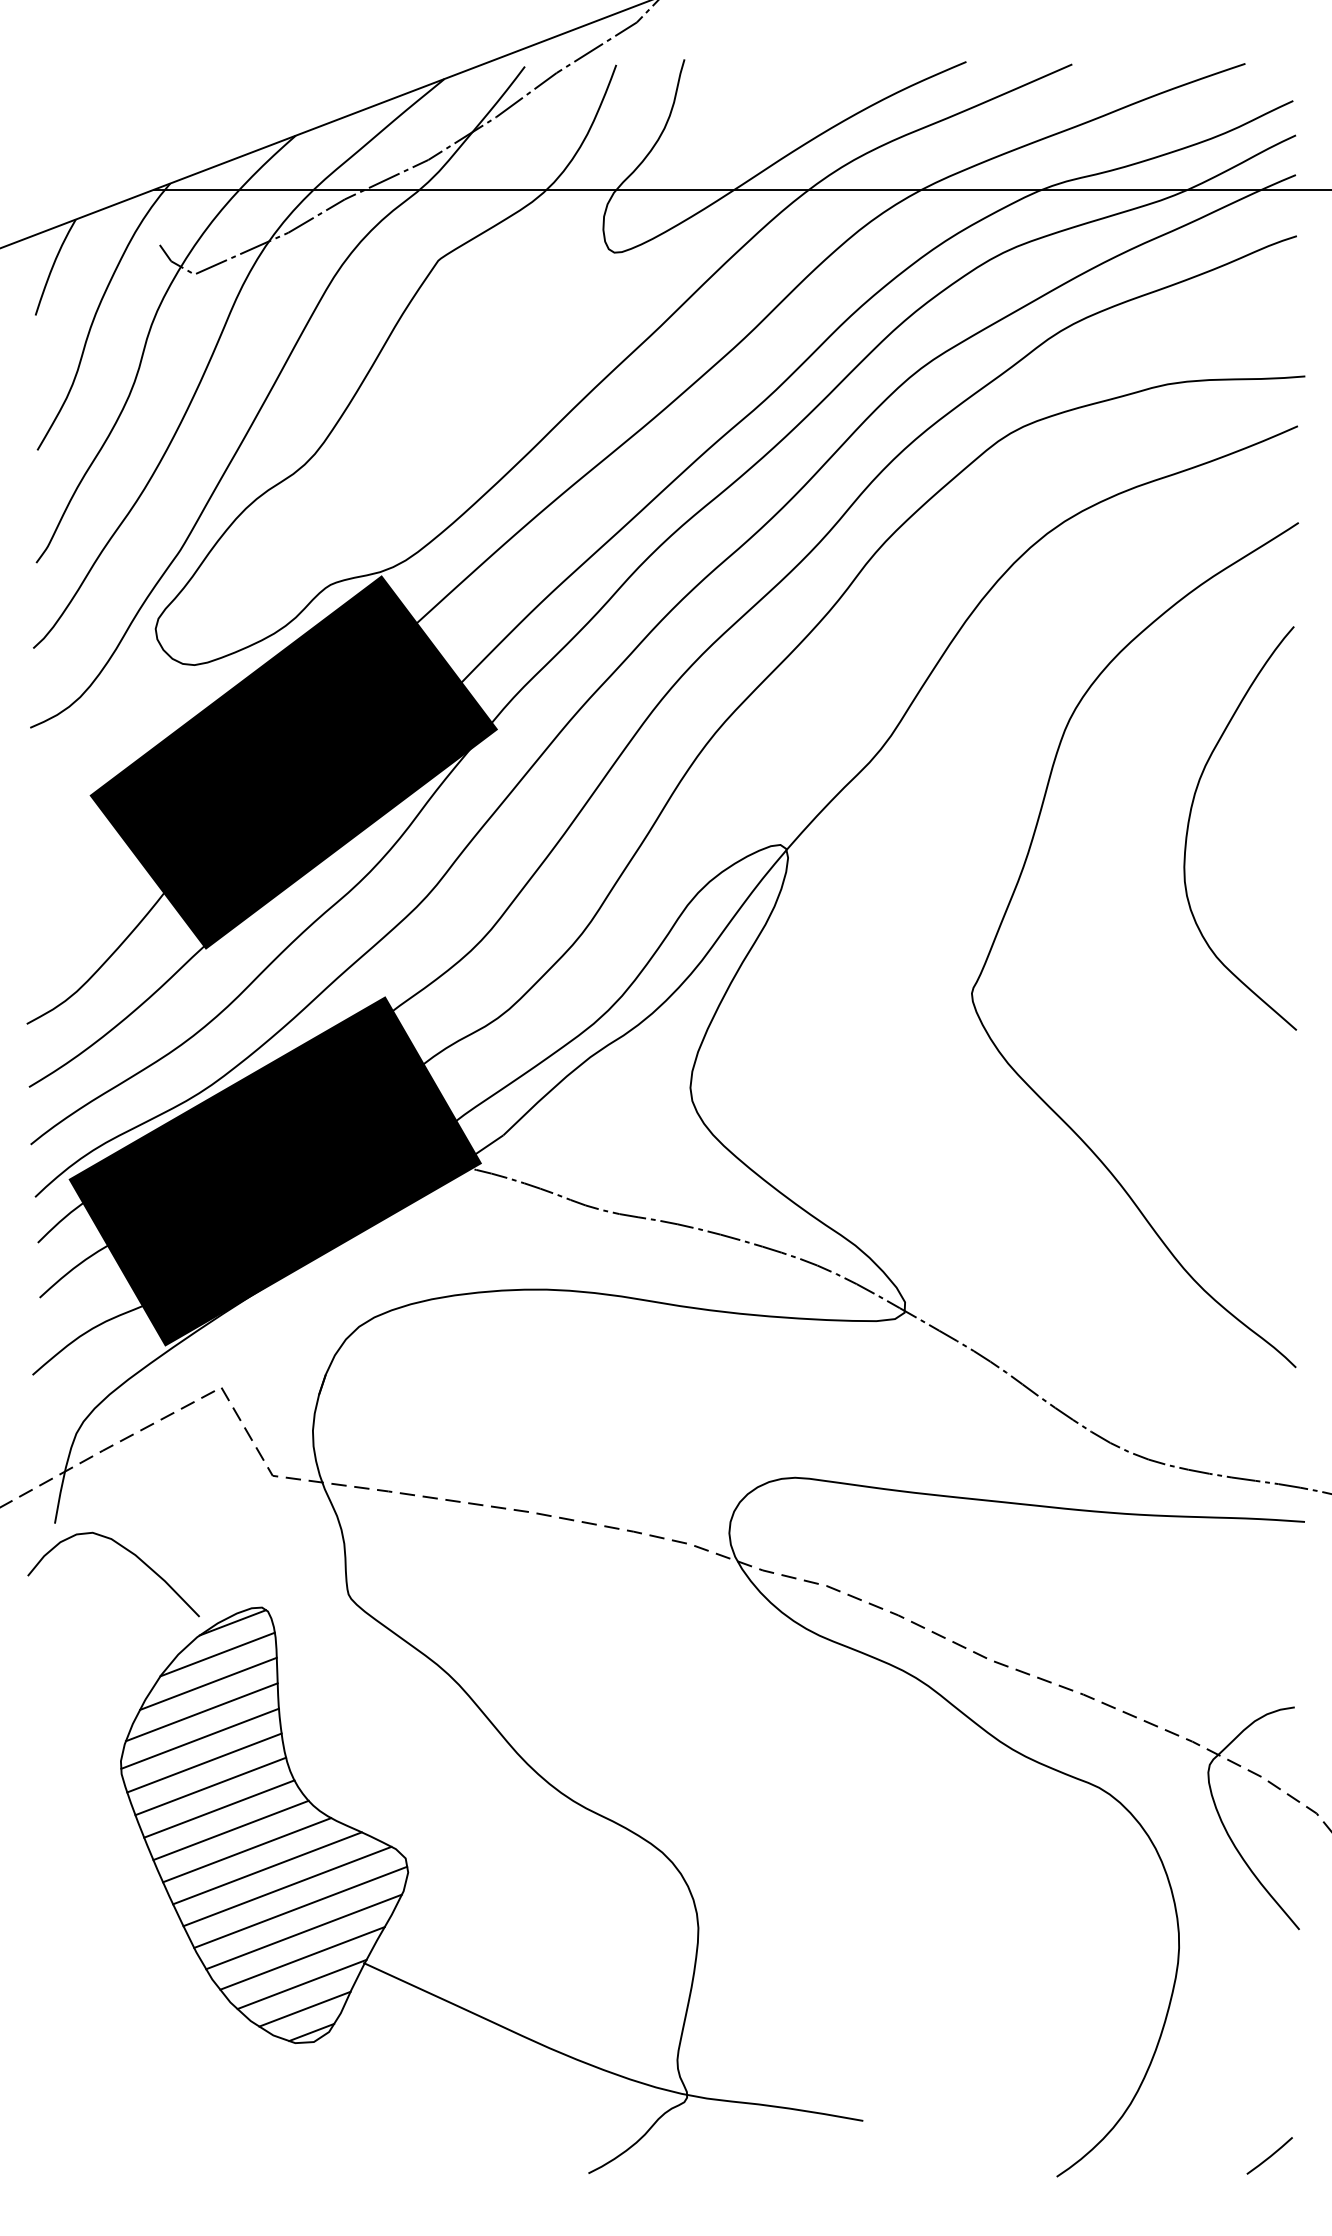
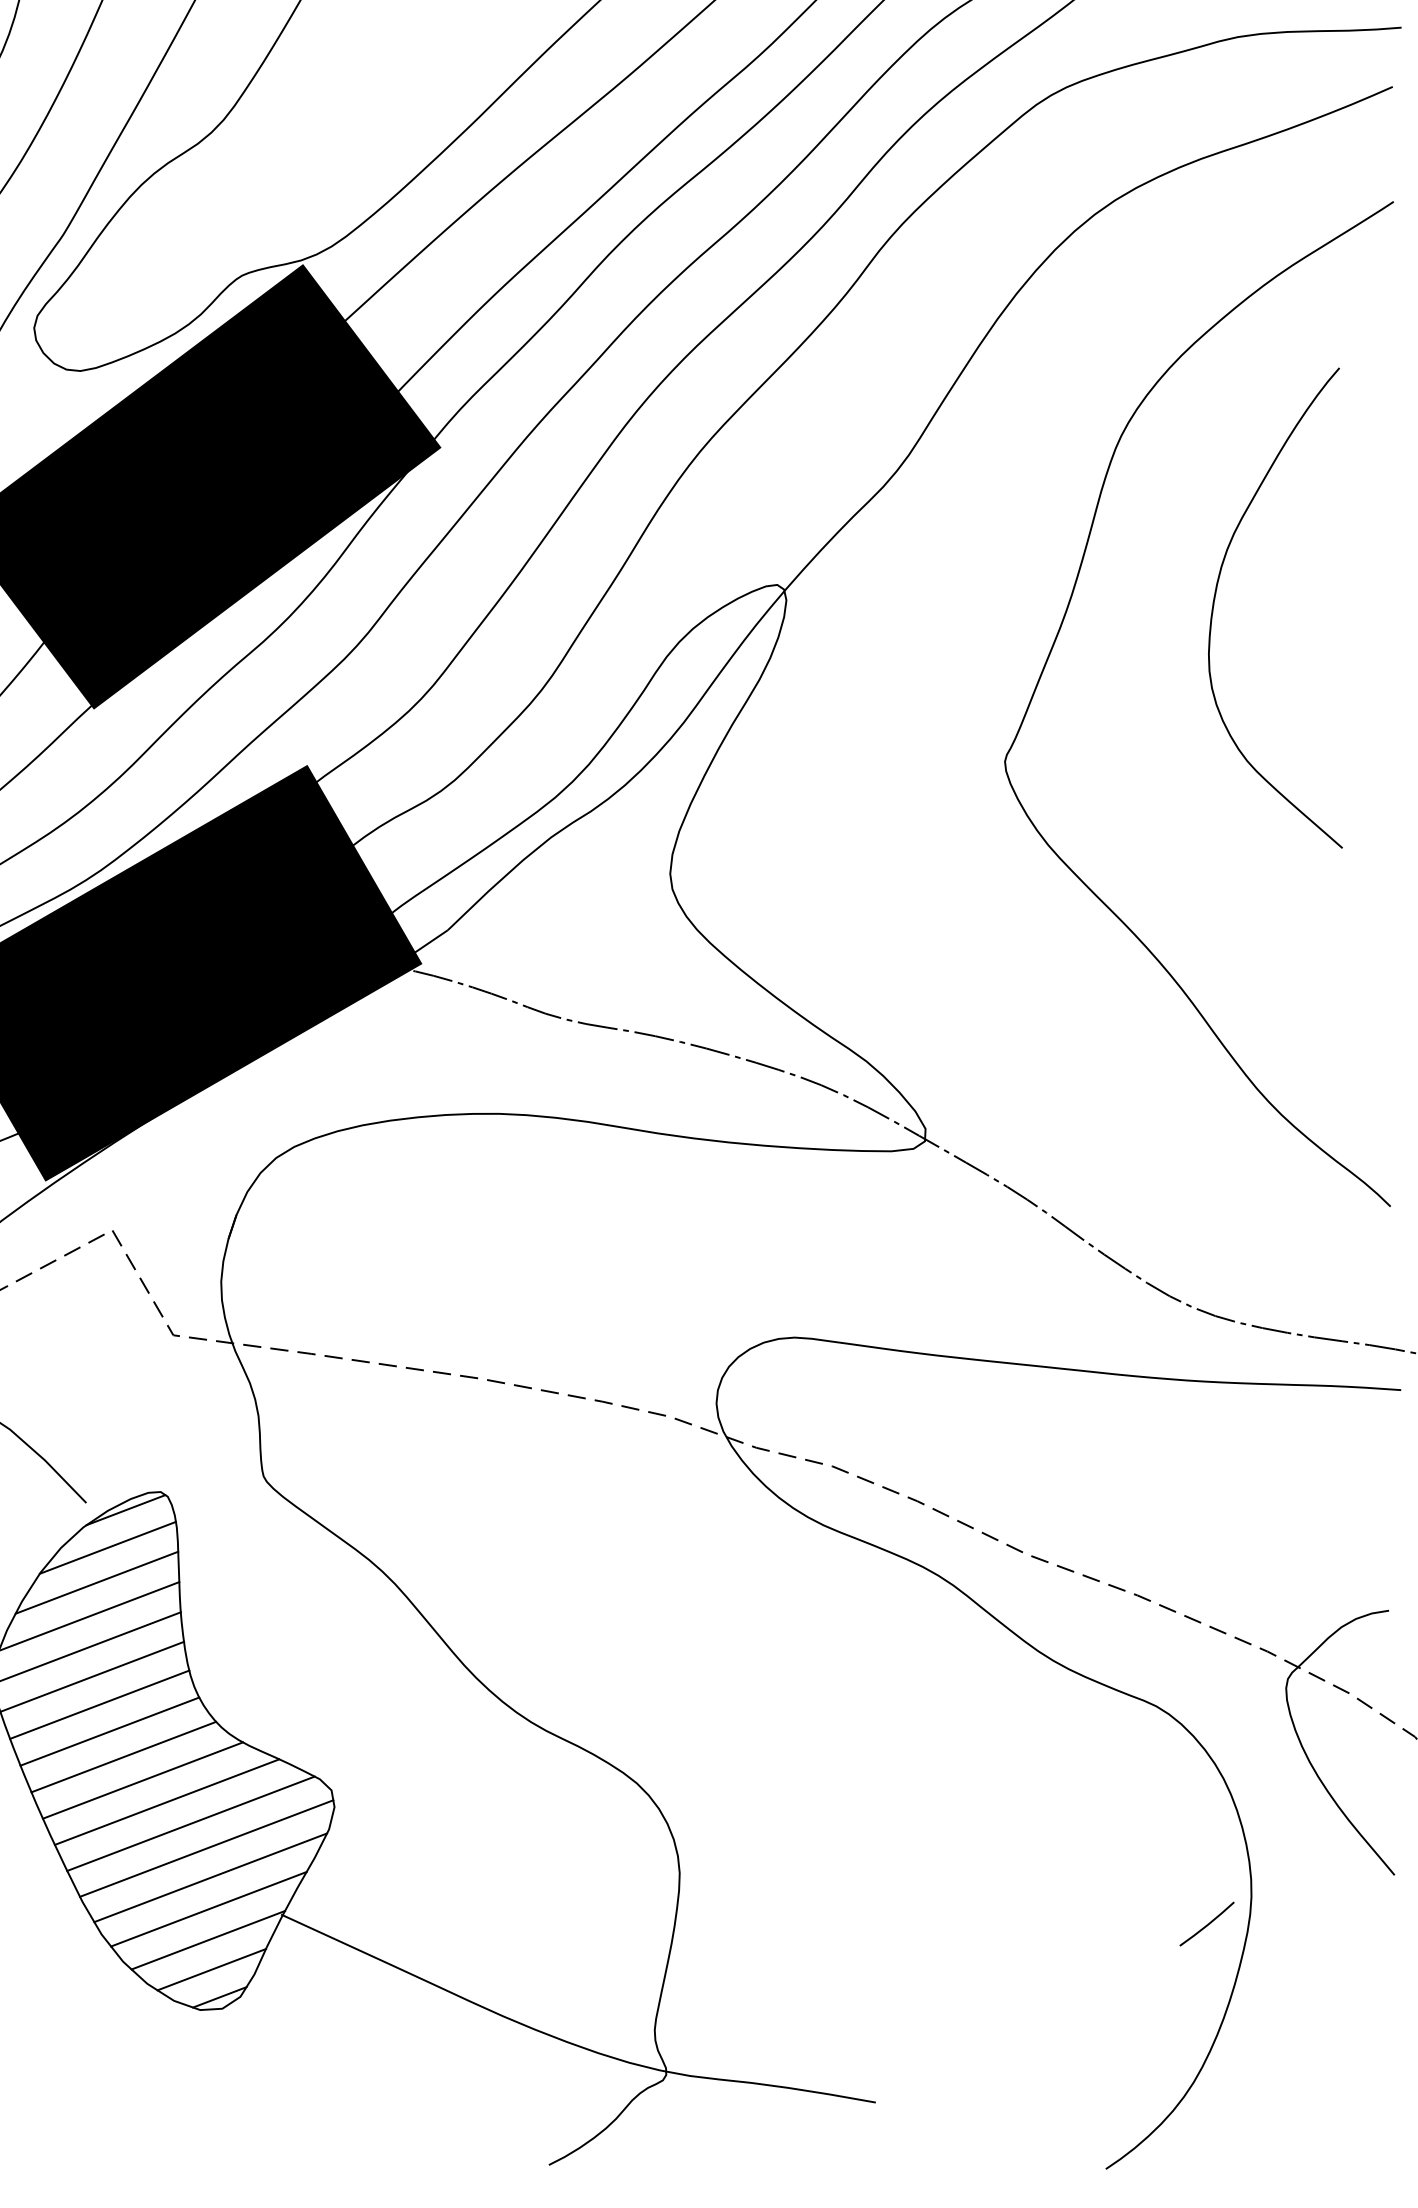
curve: (1190, 819) -> (1216, 597), moved
line: (1270, 2155) -> (1207, 1923), moved

